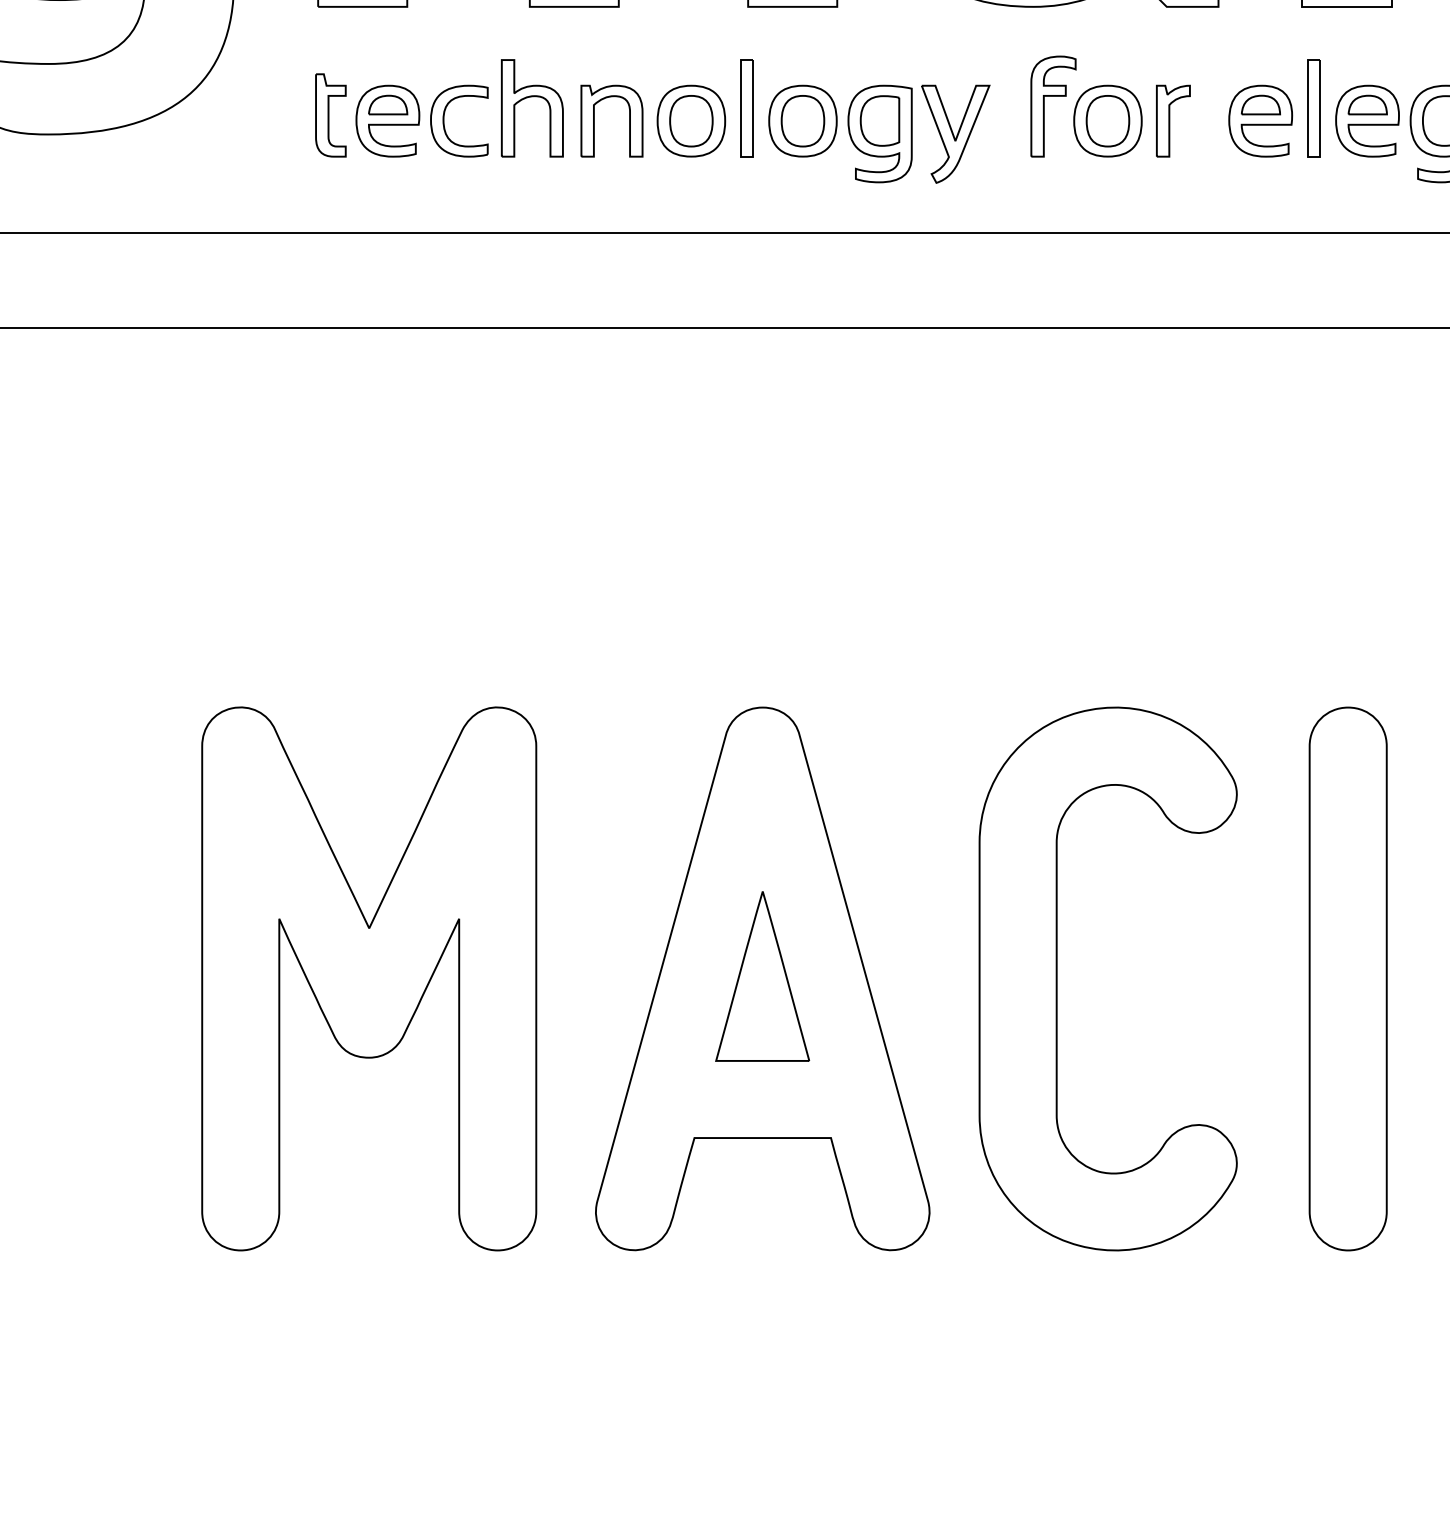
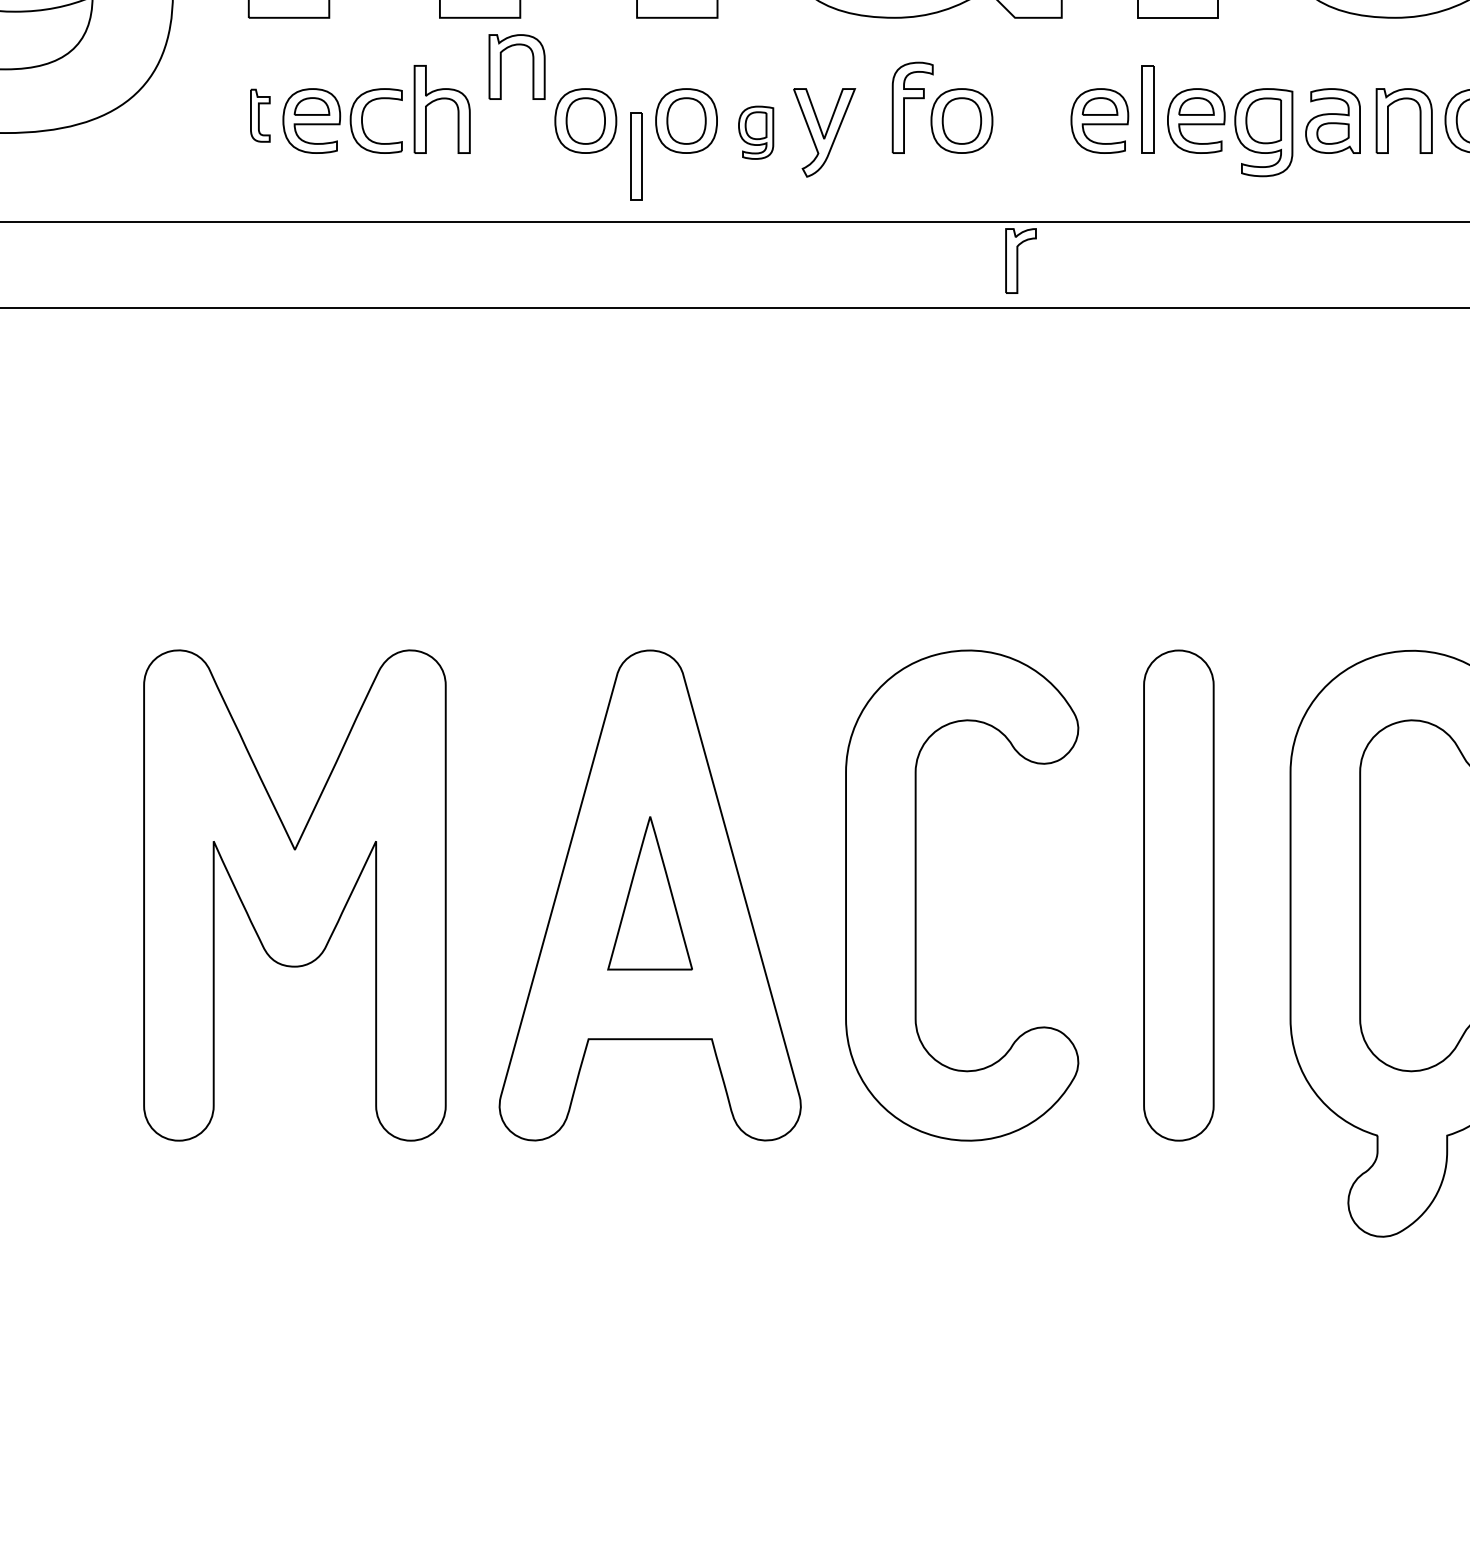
part: (747, 108) -> (636, 156), moved
part: (331, 115) -> (260, 115), size x0.7
part: (594, 120) -> (501, 66), moved
part: (1172, 120) -> (1020, 260), moved
part: (879, 133) -> (755, 132), size x0.6

